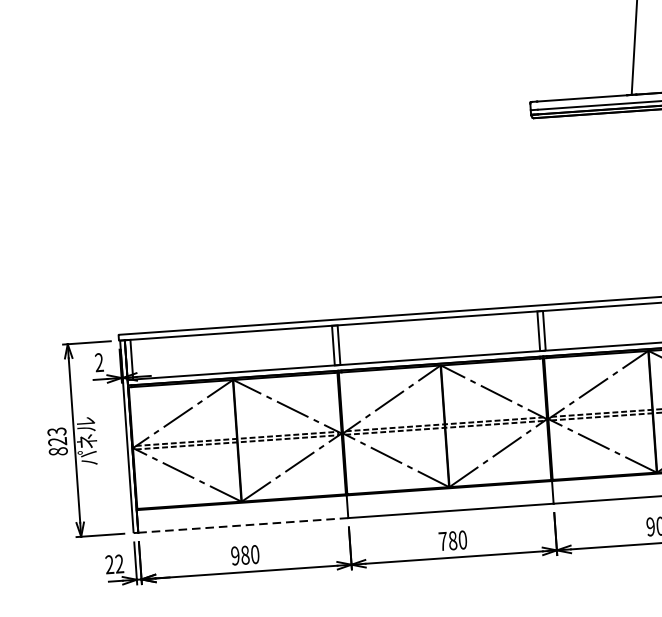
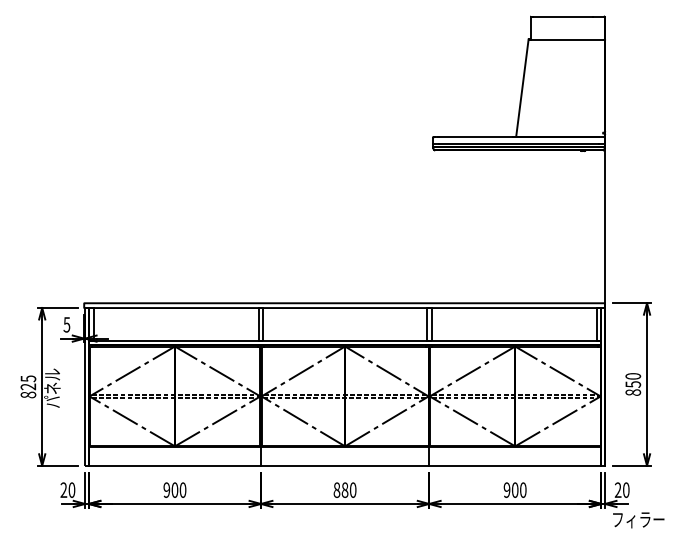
text: (98, 362) -> (66, 324), 2 -> 5
text: (55, 431) -> (27, 378), 823 -> 825
line: (243, 525) -> (175, 465), dashed -> solid
text: (442, 540) -> (336, 489), 780 -> 880
text: (244, 555) -> (174, 490), 980 -> 900
text: (118, 563) -> (71, 489), 22 -> 20

